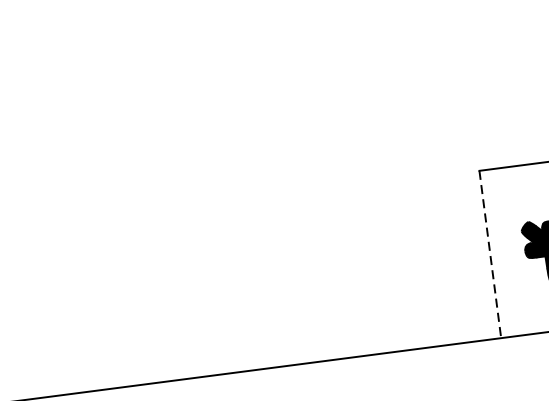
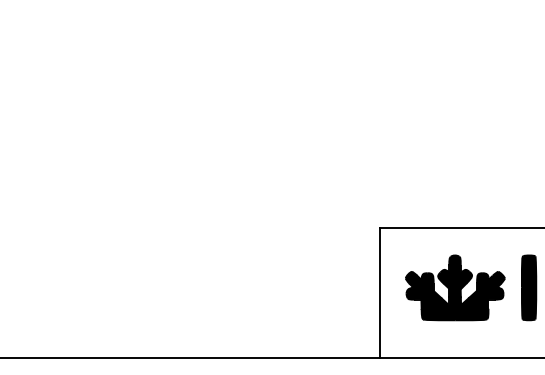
line: (490, 254) -> (379, 292), dashed -> solid

